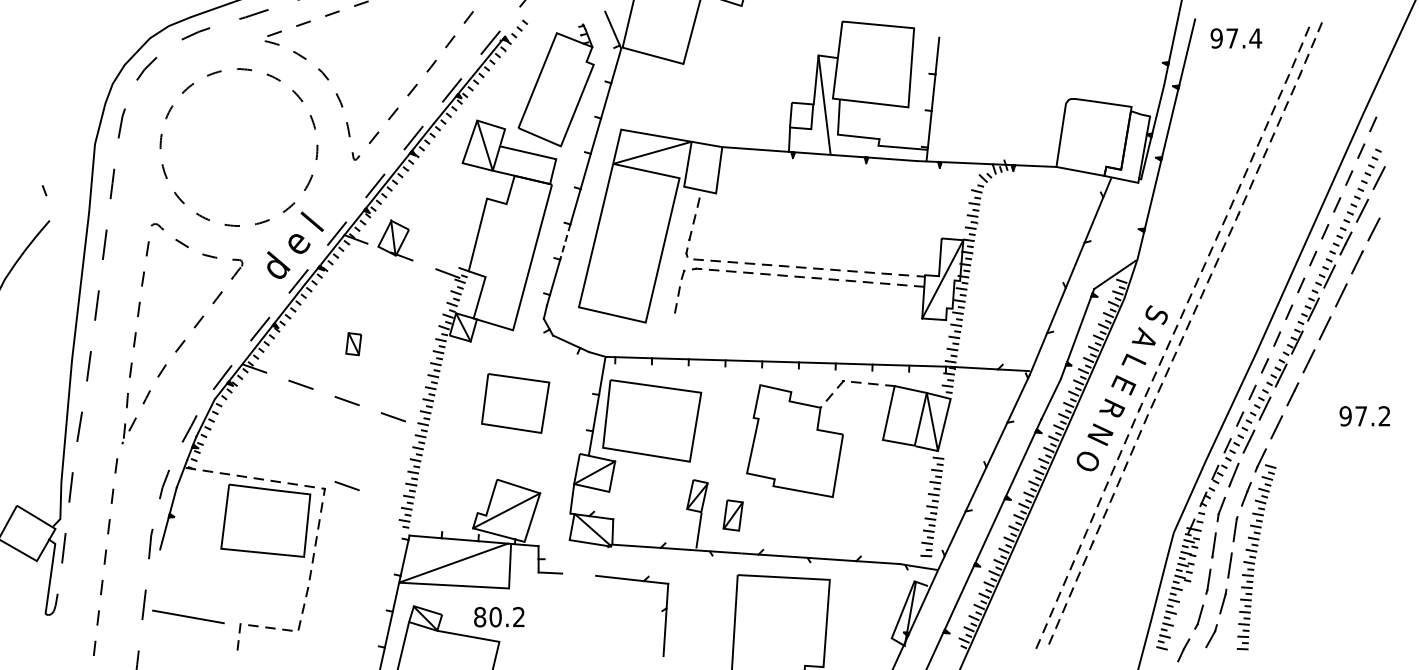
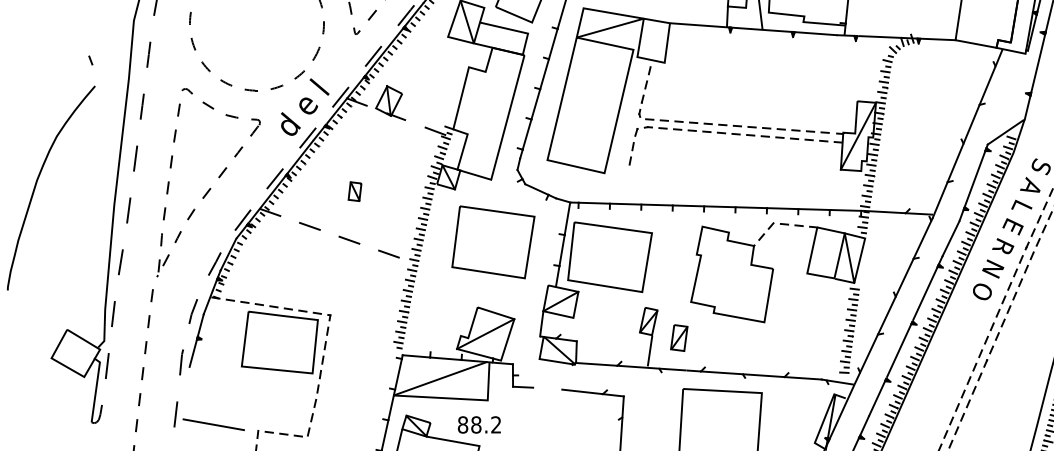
line: (565, 242) -> (535, 104), dashed -> solid
part: (515, 403) -> (493, 242), size x1.43
line: (346, 486) -> (348, 313), removed
text: (495, 617) -> (476, 425), 80.2 -> 88.2

